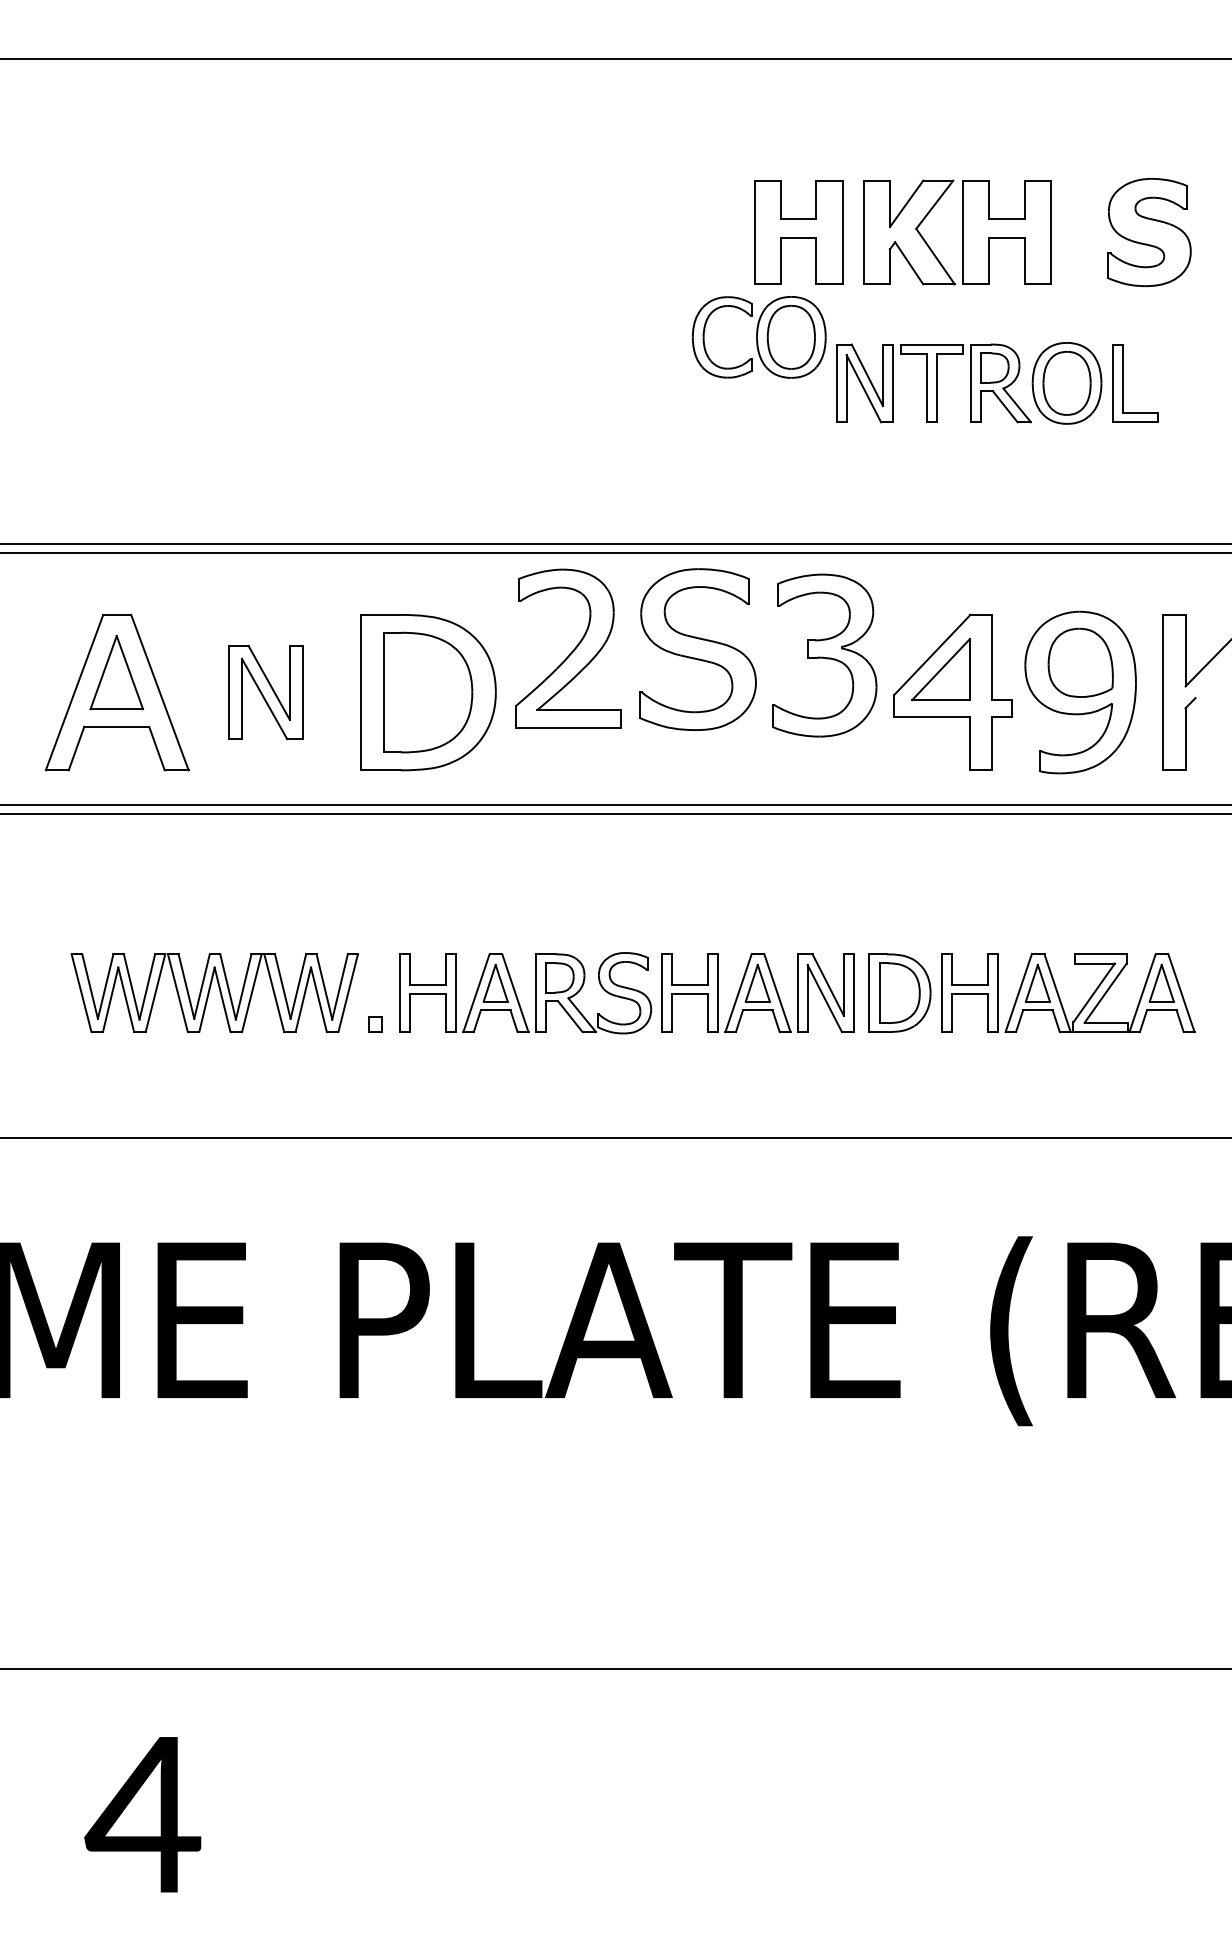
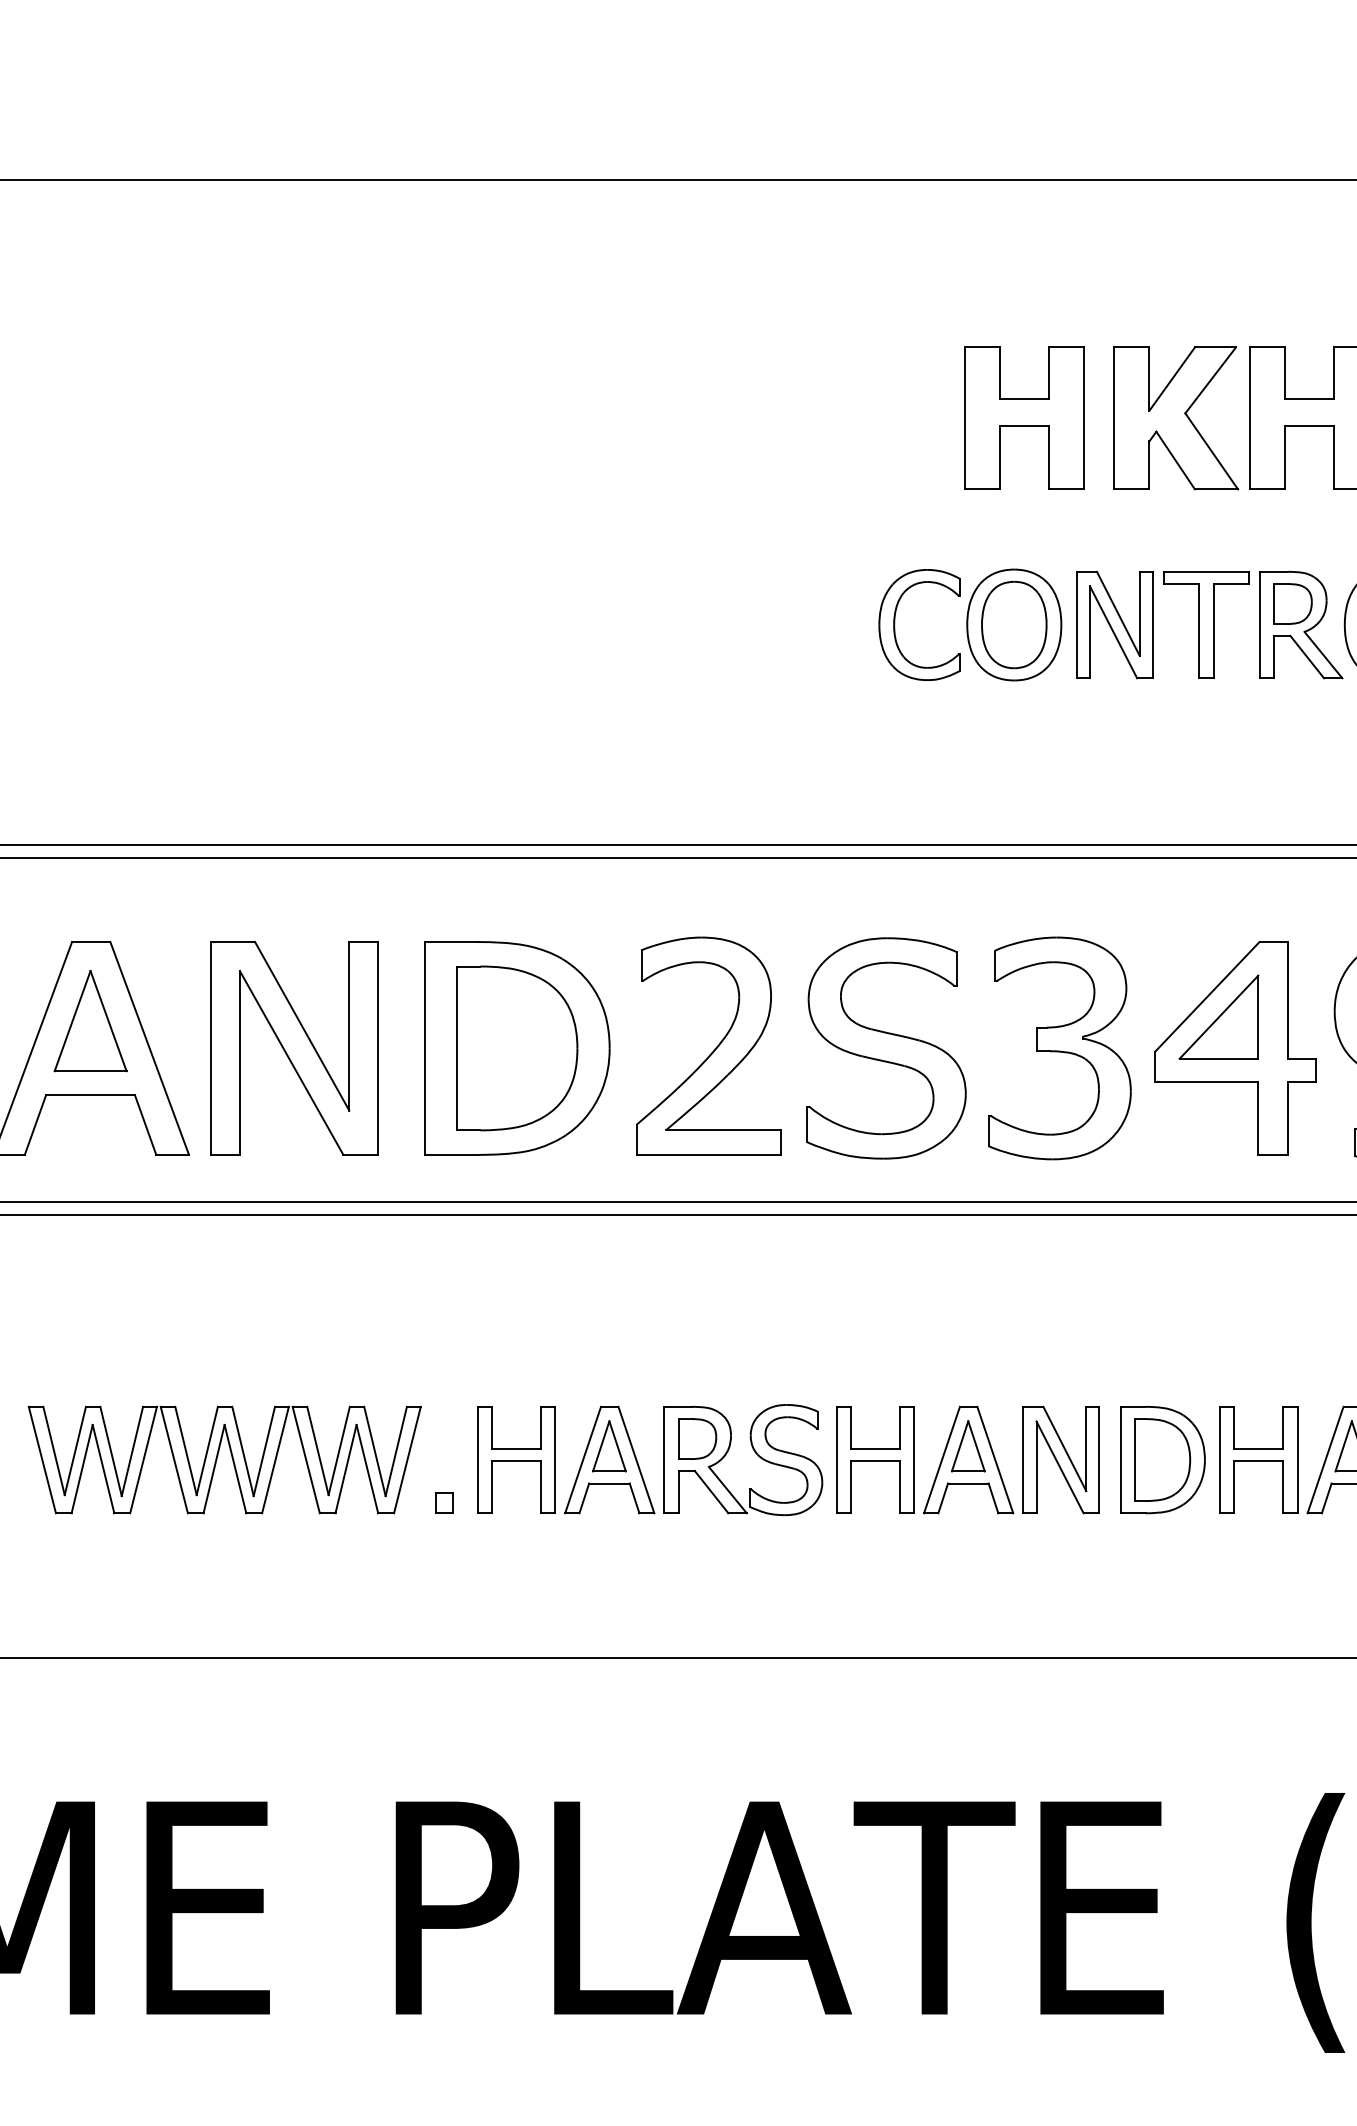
part: (759, 337) -> (970, 625), moved
part: (568, 648) -> (709, 1045), moved
part: (697, 649) -> (885, 1048), moved
part: (824, 655) -> (1059, 1048), moved
part: (265, 692) -> (294, 1048), size x1.67

